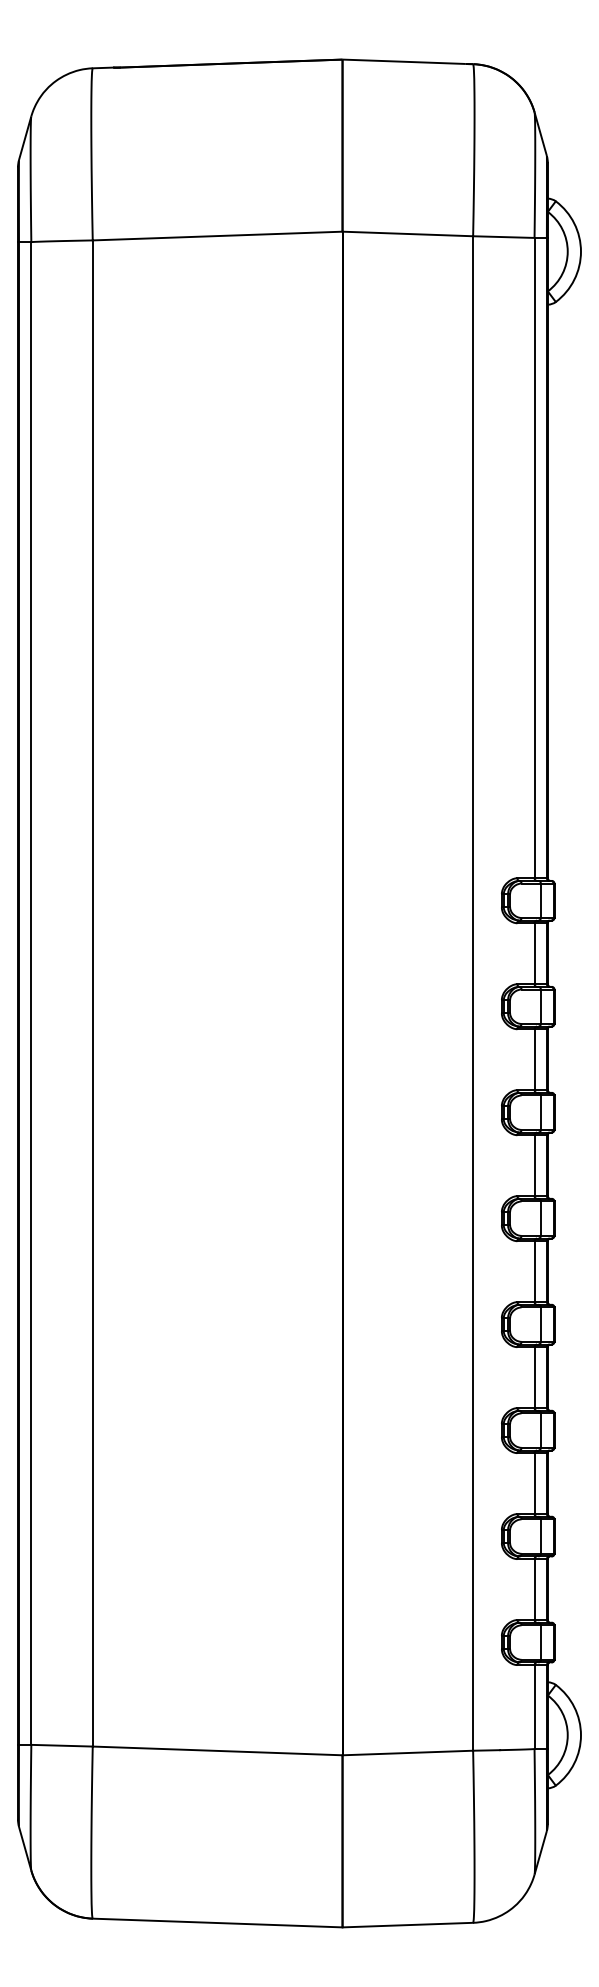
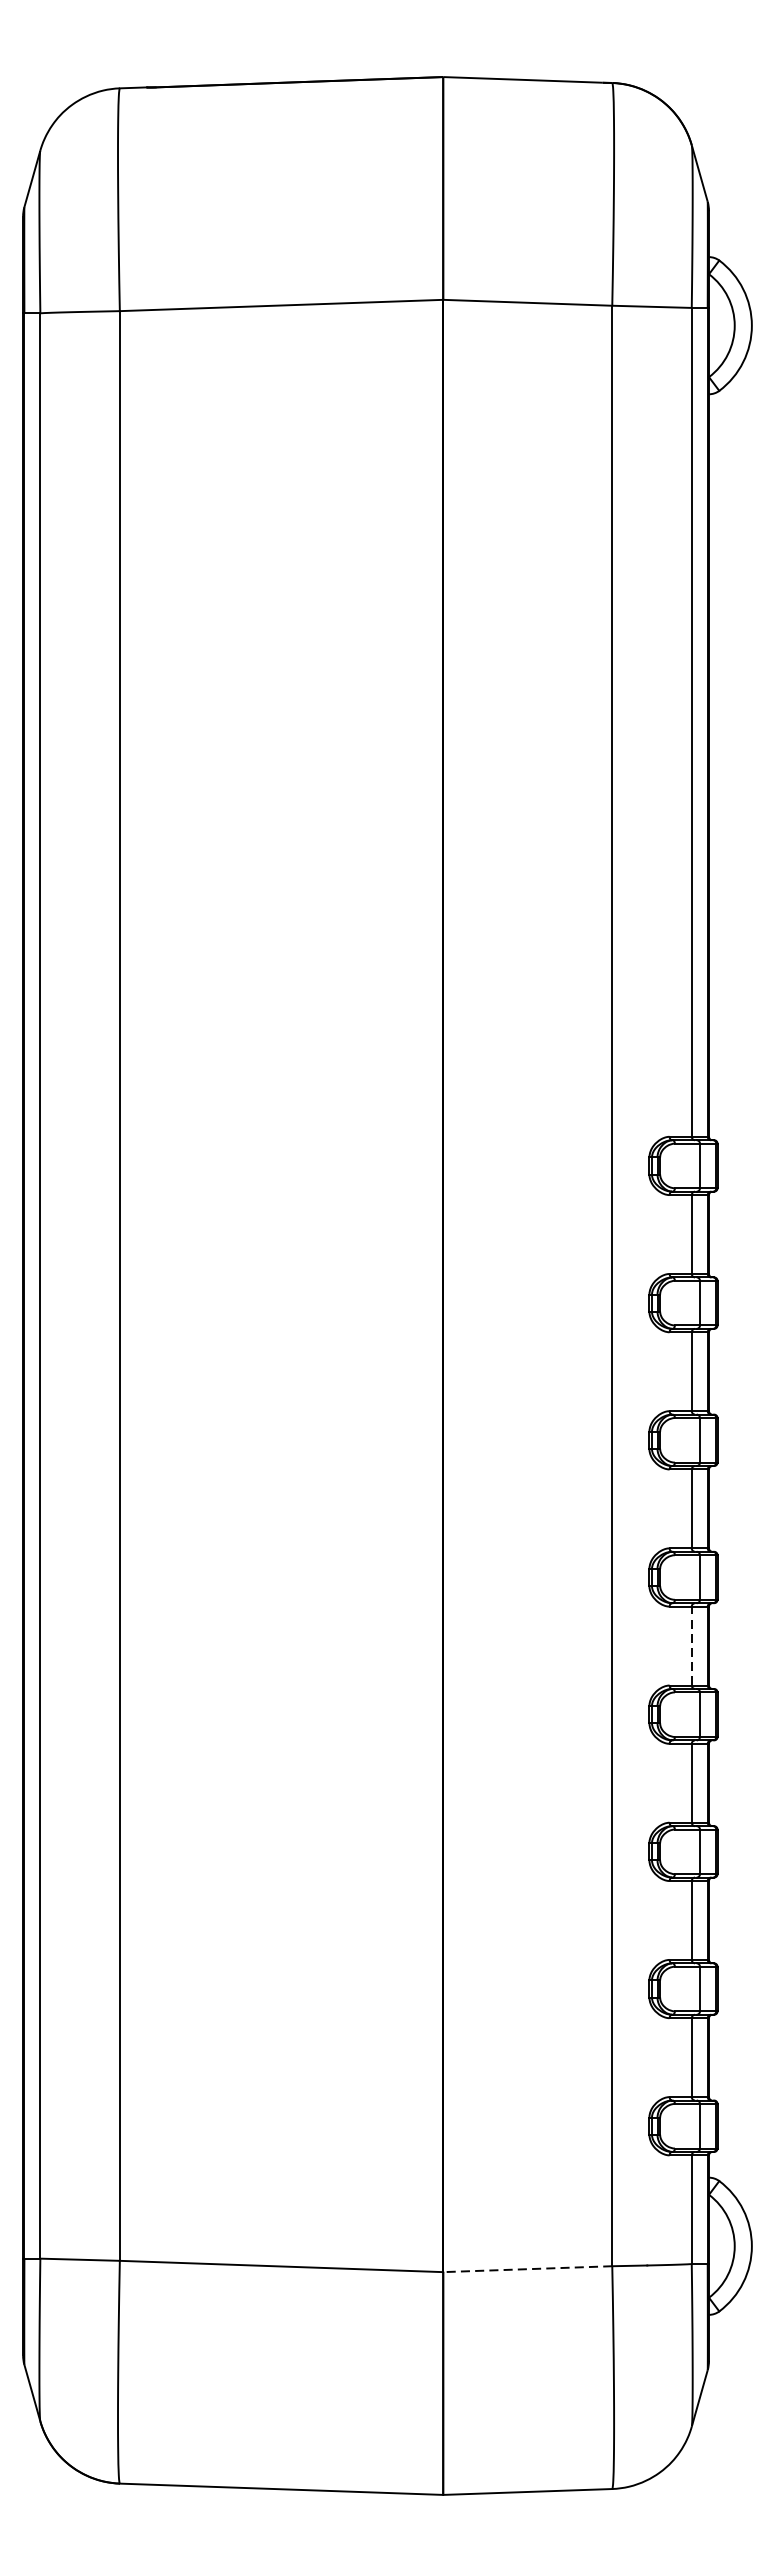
line: (534, 1271) -> (691, 1645), solid -> dashed
line: (407, 1753) -> (527, 2269), solid -> dashed

